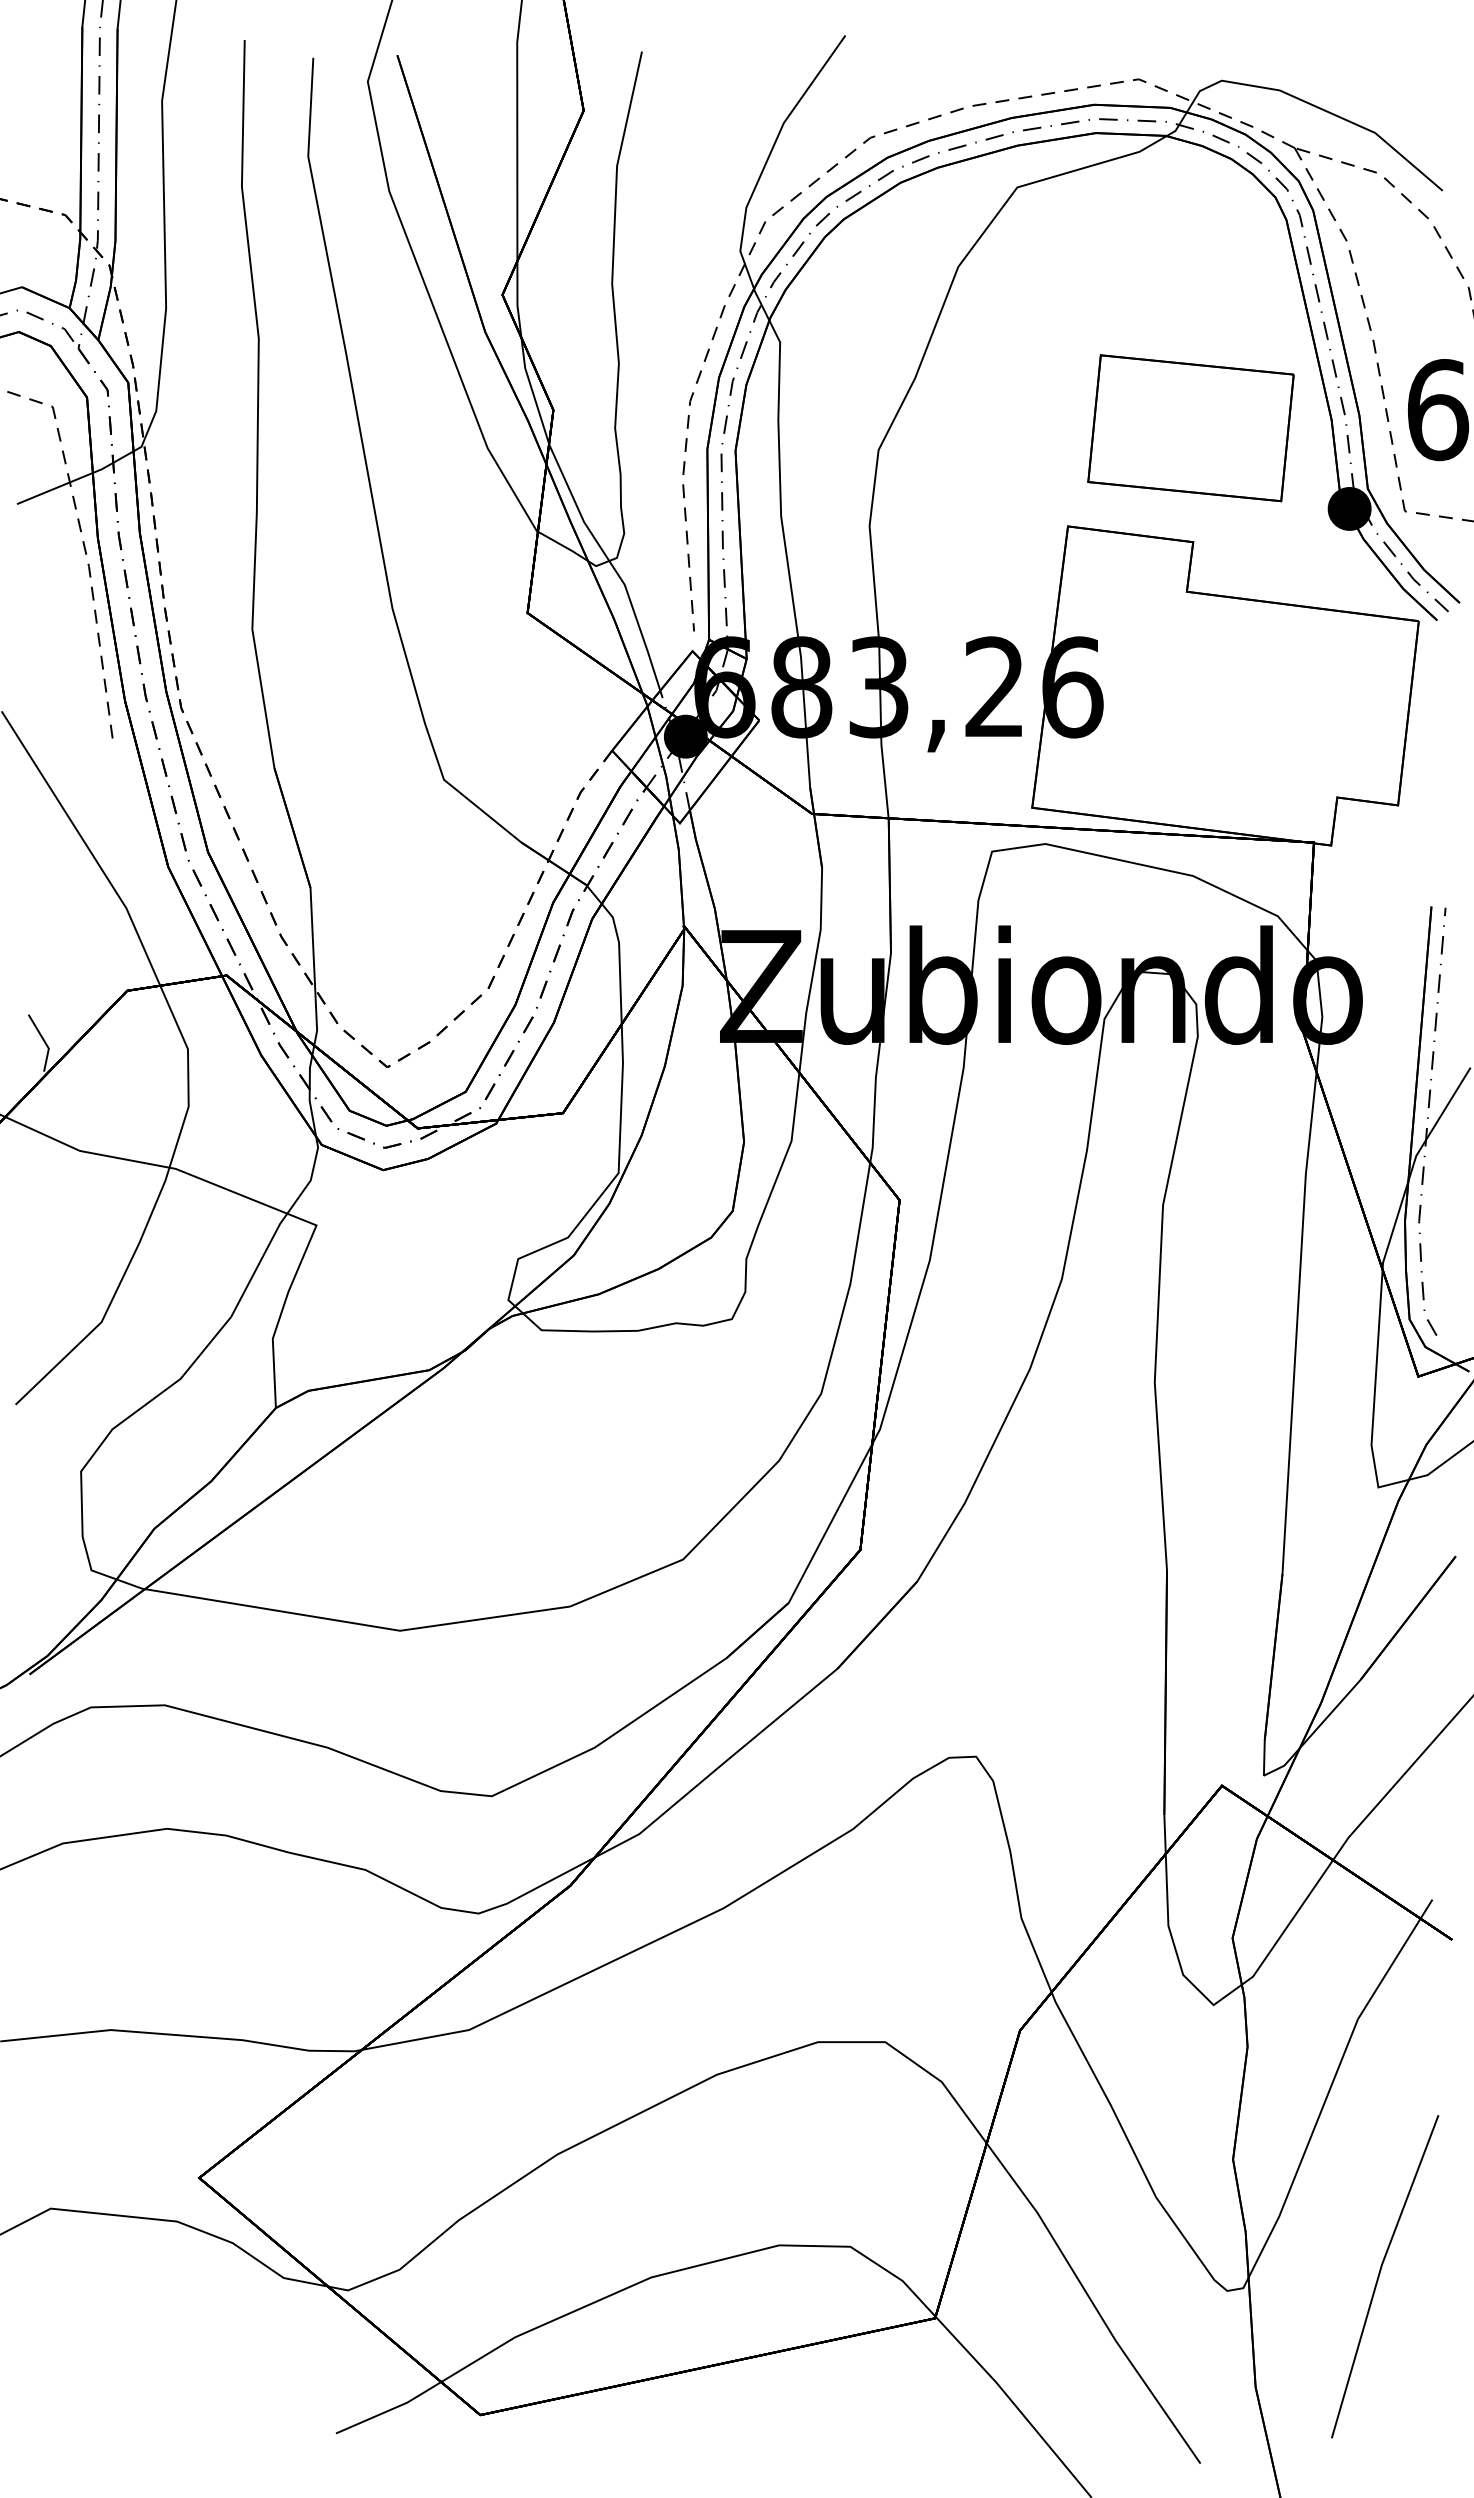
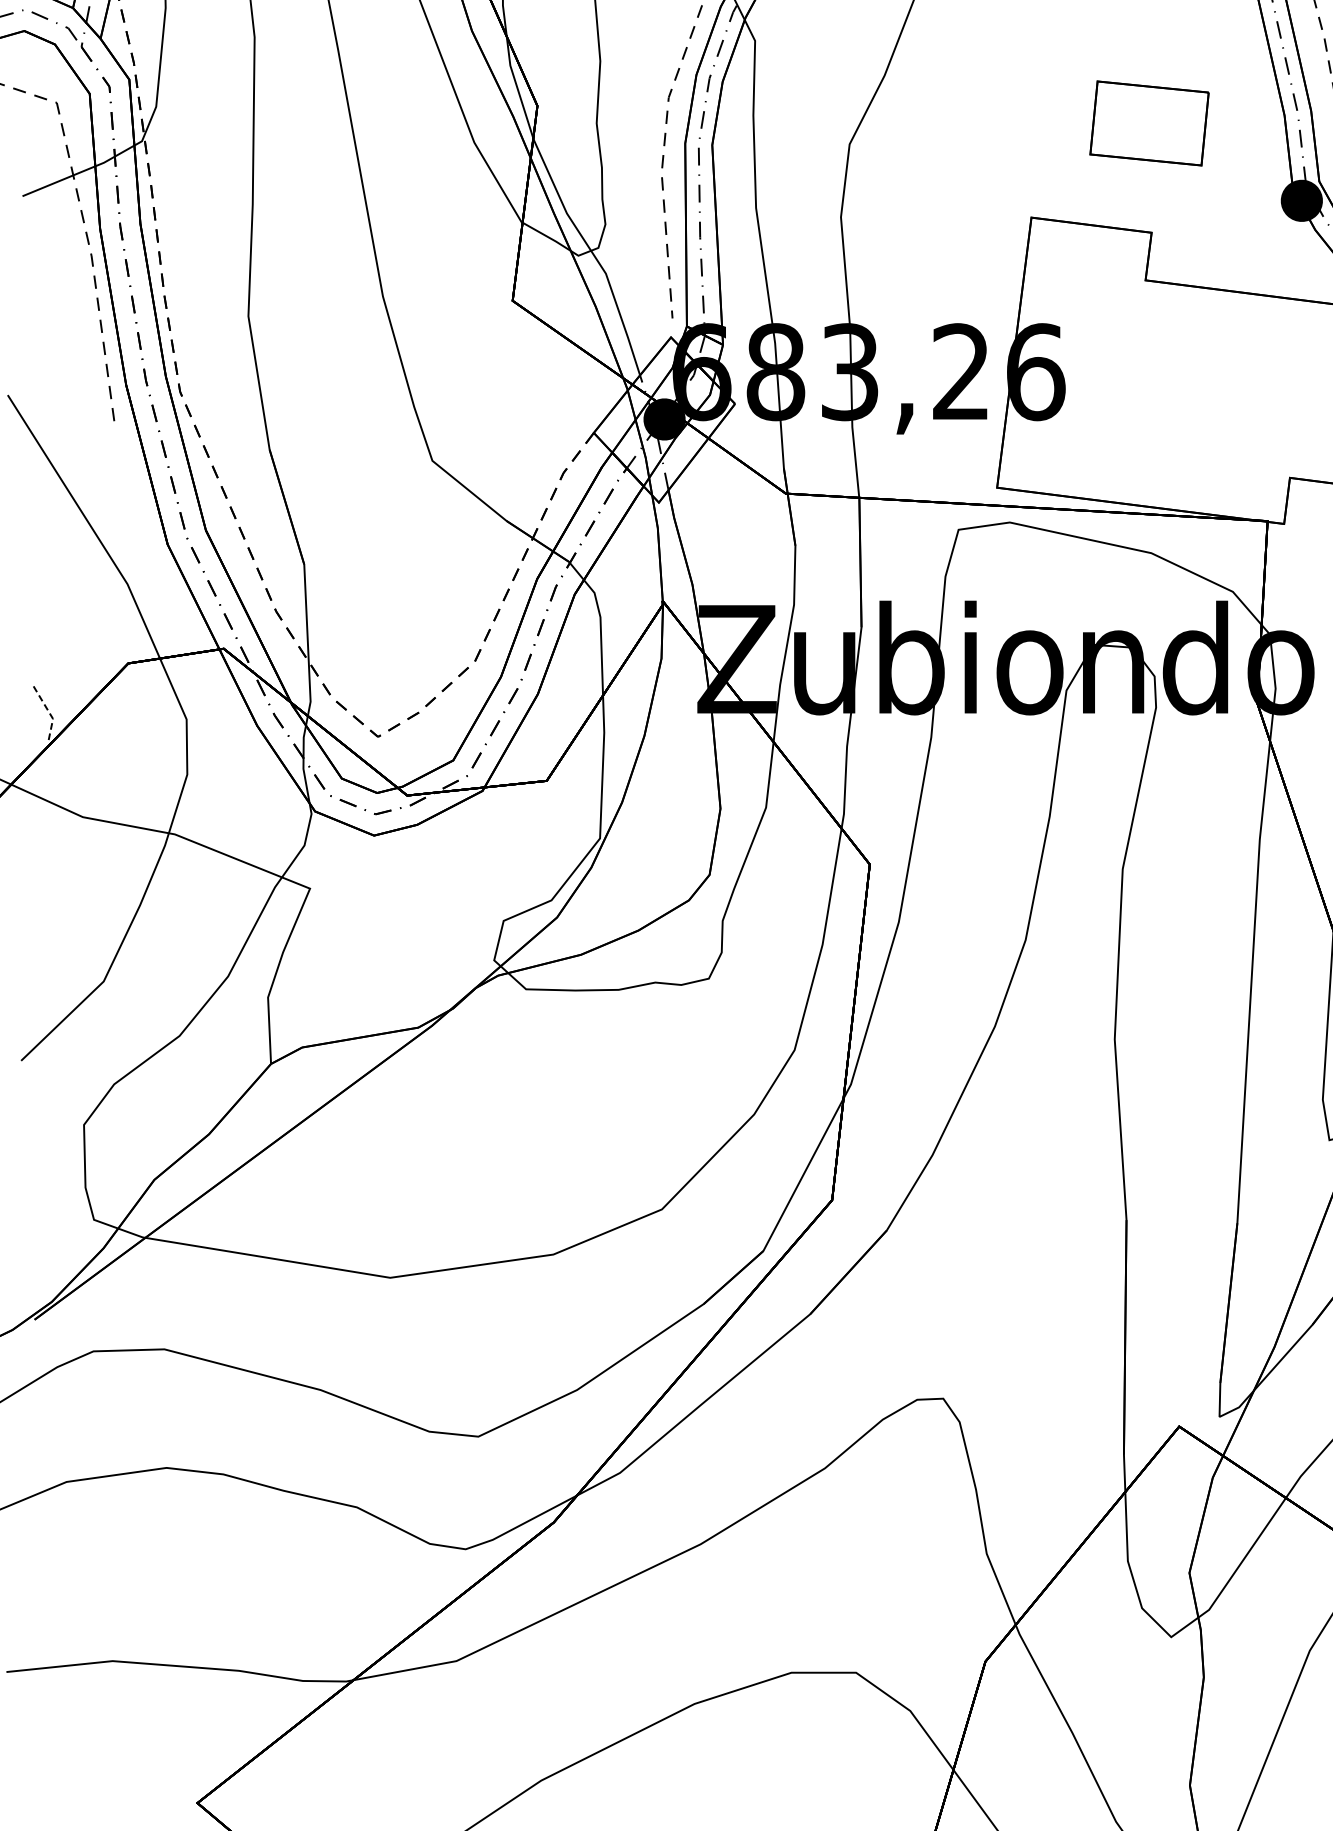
part: (1190, 428) -> (1149, 123), size x0.6
line: (45, 1042) -> (49, 713), solid -> dashed

